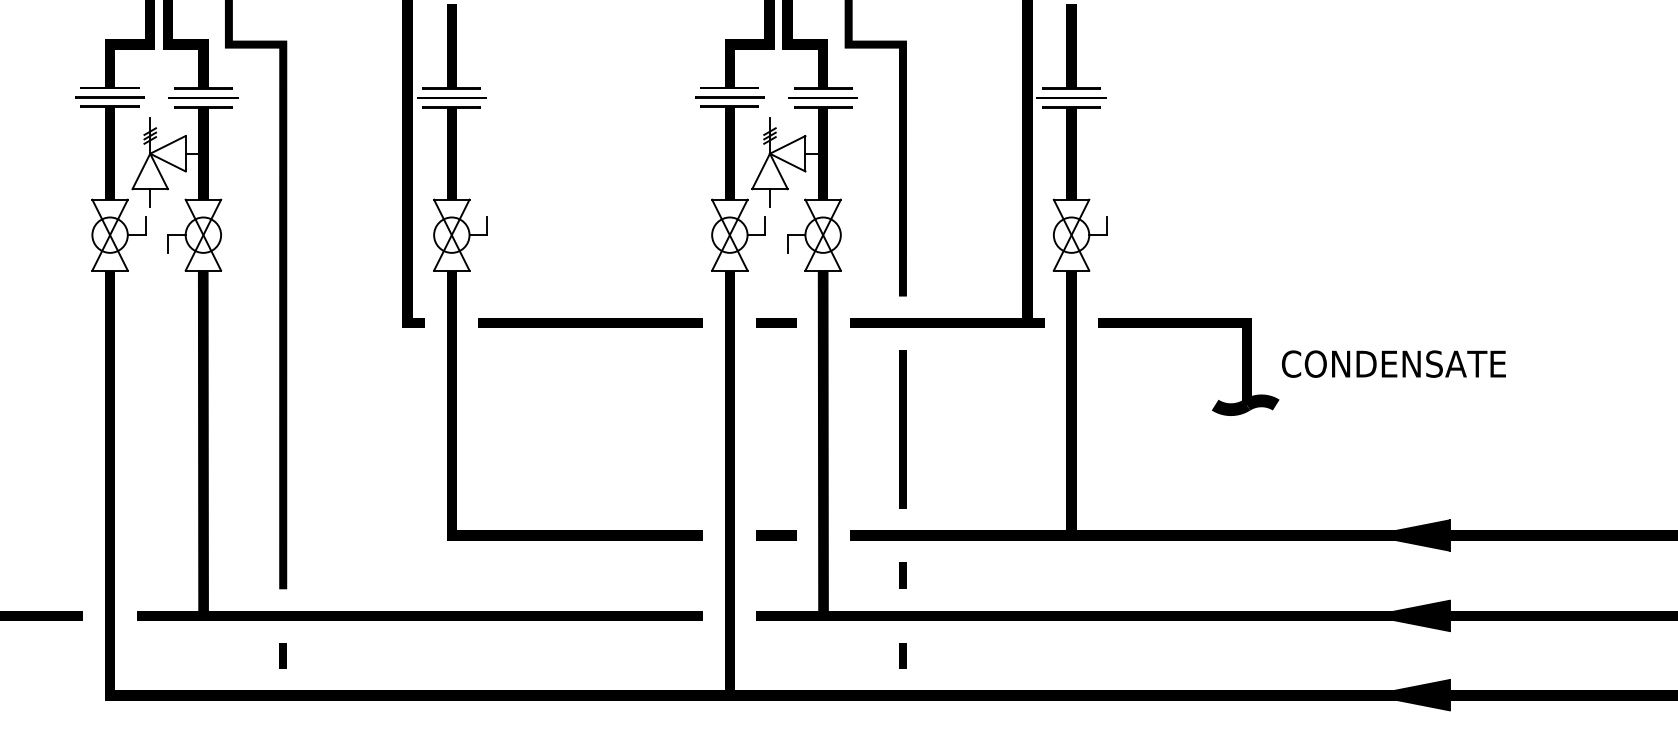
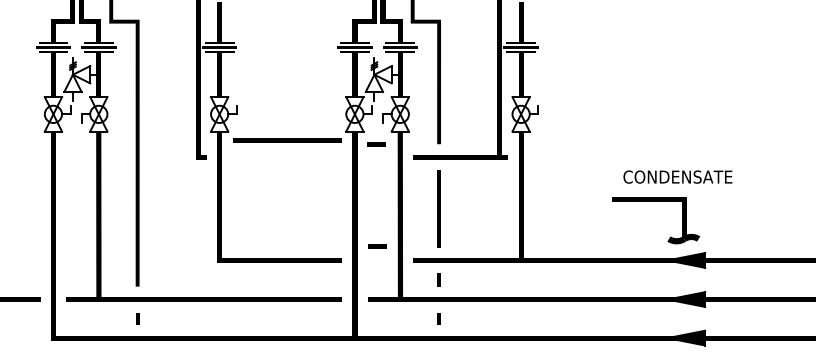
line: (591, 323) -> (287, 140), moved
line: (776, 323) -> (376, 144), moved
part: (1189, 327) -> (656, 201), moved
line: (776, 535) -> (377, 246), moved

